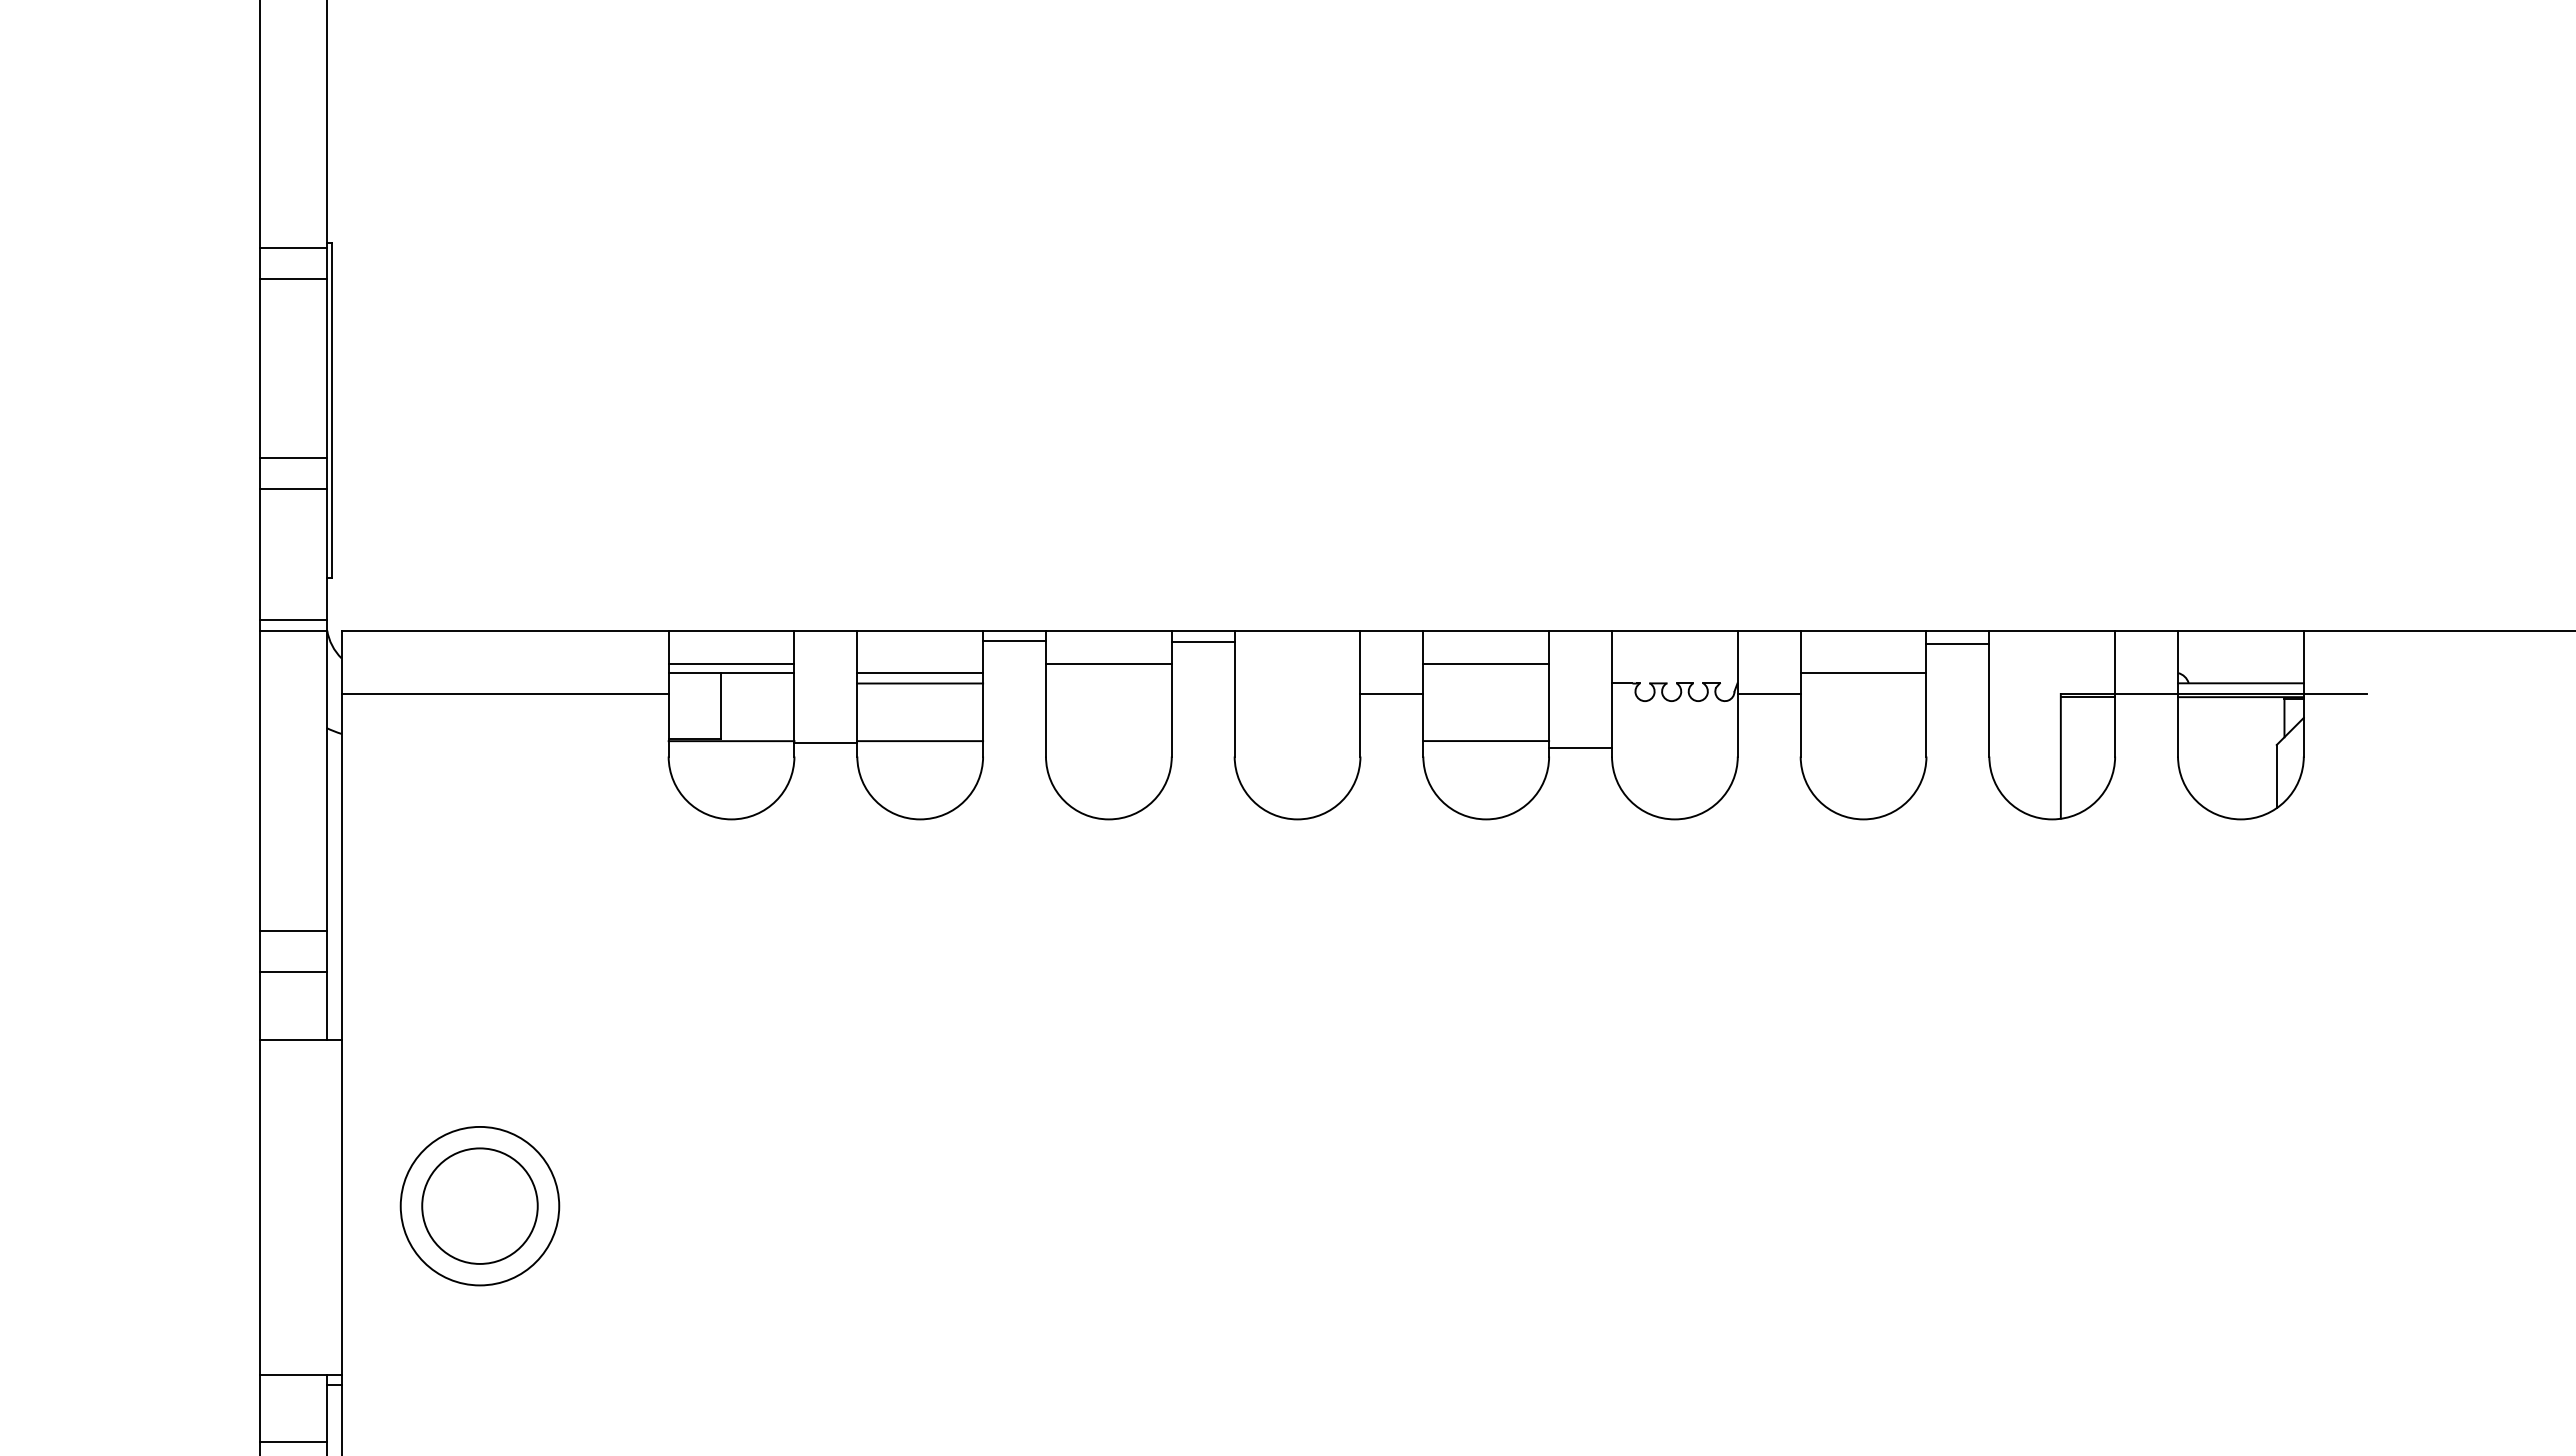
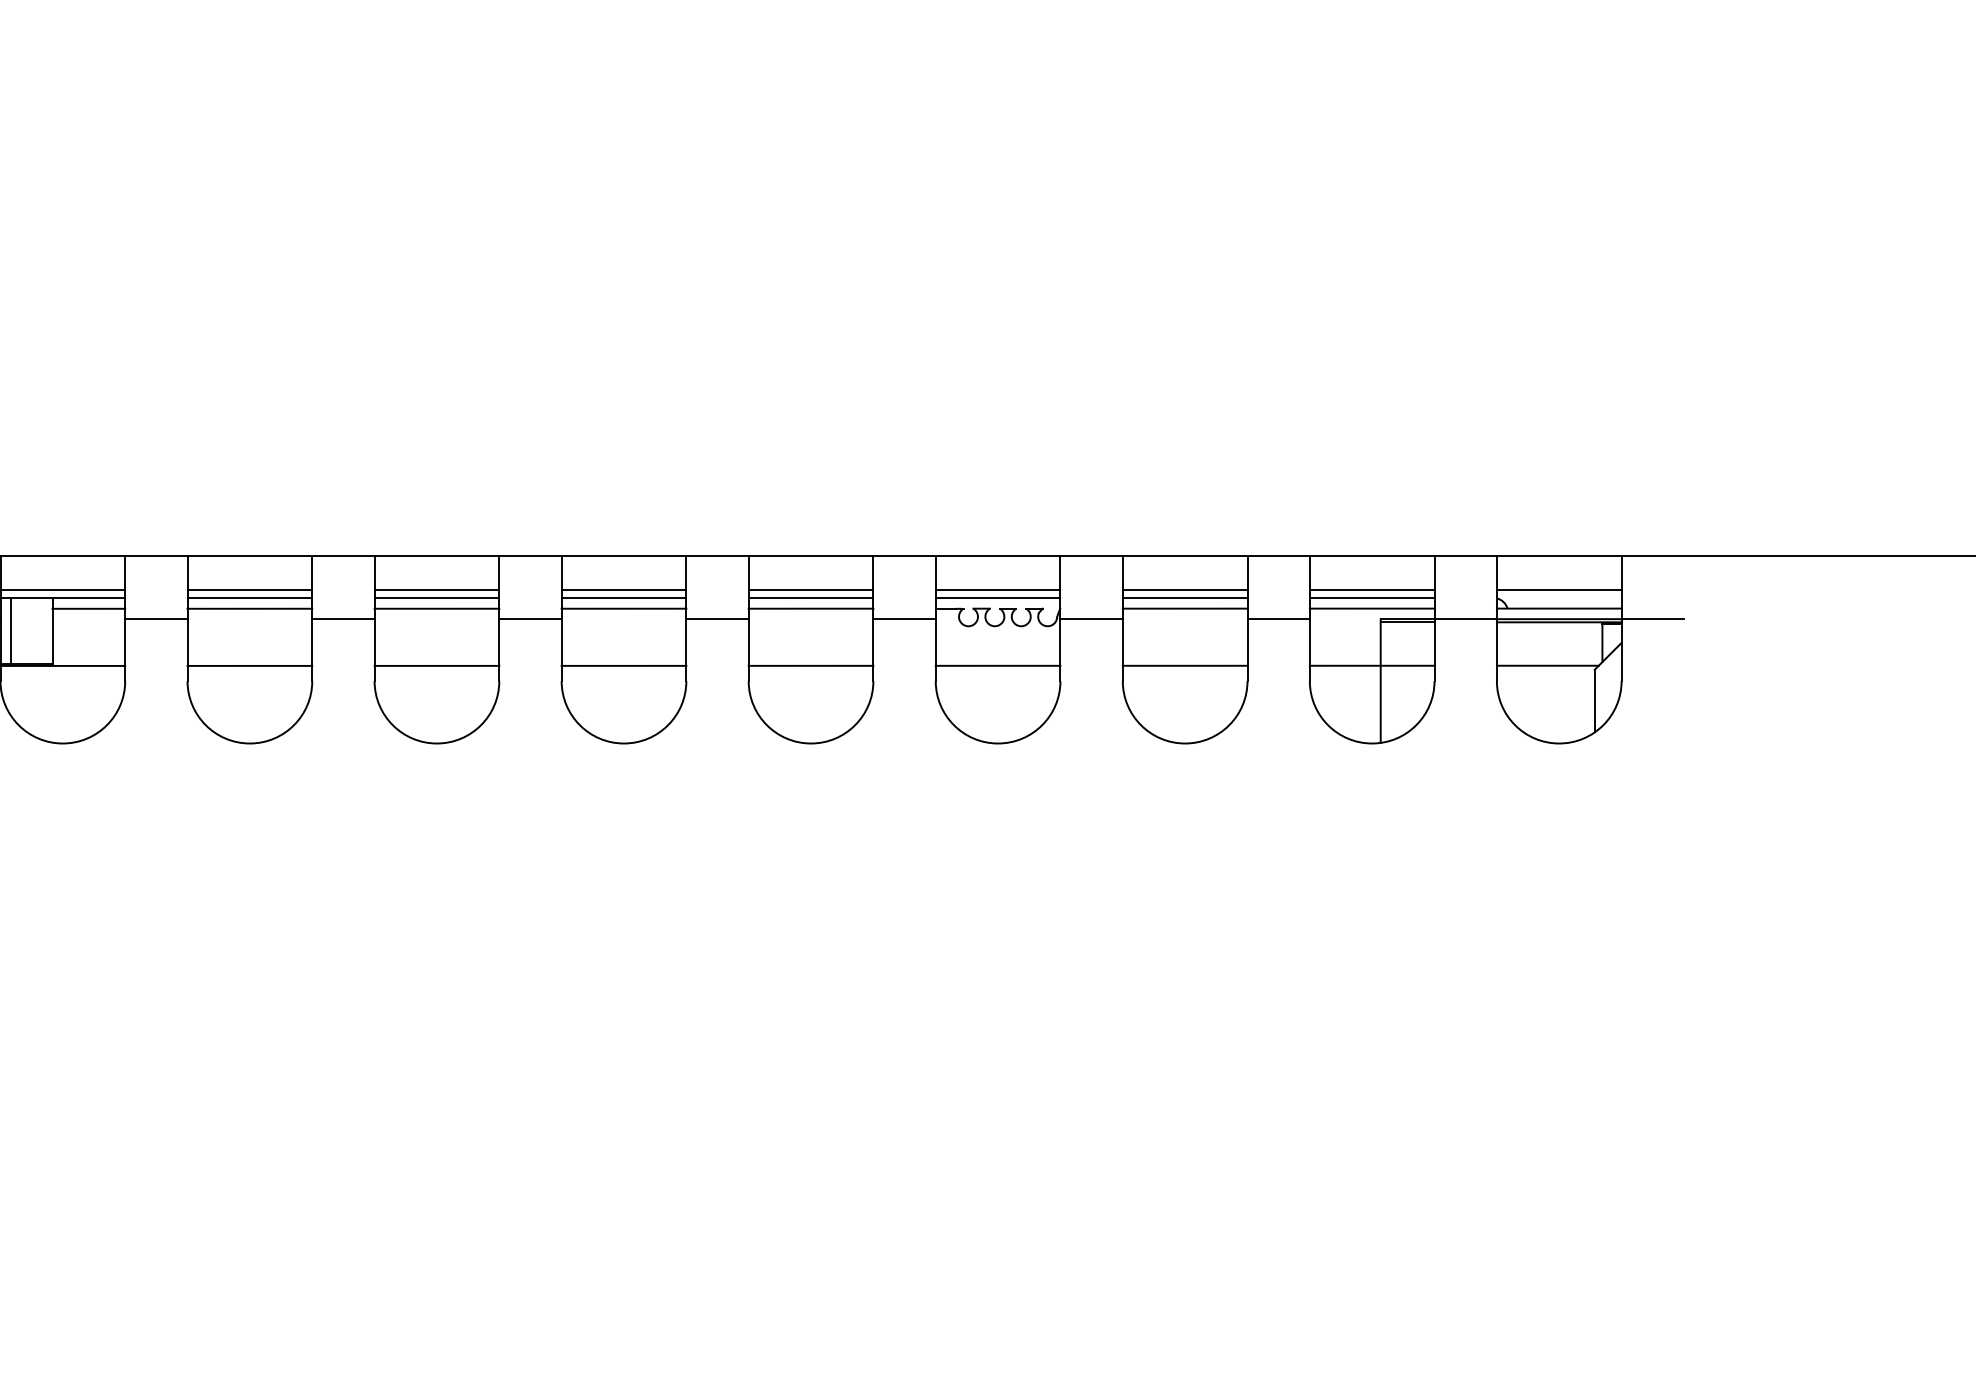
line: (1014, 640) -> (343, 618), moved
line: (1202, 641) -> (529, 618), moved
line: (1957, 643) -> (1278, 618), moved
line: (920, 664) -> (250, 589), added
line: (1297, 664) -> (623, 589), added
line: (1674, 664) -> (997, 589), added
line: (1863, 664) -> (1185, 589), added
line: (2052, 664) -> (1372, 589), added
line: (2240, 664) -> (1558, 589), added
line: (1108, 672) -> (436, 597), added
line: (1297, 672) -> (623, 597), added
line: (1486, 672) -> (811, 597), added
line: (1674, 672) -> (997, 597), added
line: (2052, 672) -> (1372, 597), added
line: (757, 683) -> (88, 608), added
line: (1108, 683) -> (436, 608), added
line: (1297, 683) -> (623, 608), added
line: (1486, 683) -> (811, 608), added
line: (1863, 683) -> (1185, 608), added
line: (2052, 683) -> (1372, 608), added
line: (679, 705) -> (11, 630), added
line: (2052, 740) -> (1372, 665), added
line: (2229, 740) -> (1547, 665), added
line: (1108, 741) -> (436, 666), added
line: (1297, 741) -> (623, 666), added
line: (1674, 741) -> (997, 666), added
line: (1863, 741) -> (1185, 666), added
line: (825, 742) -> (155, 618), moved
line: (1580, 747) -> (904, 618), moved

